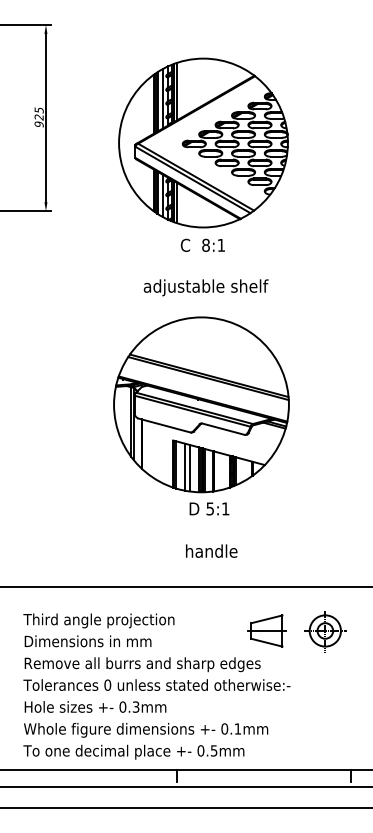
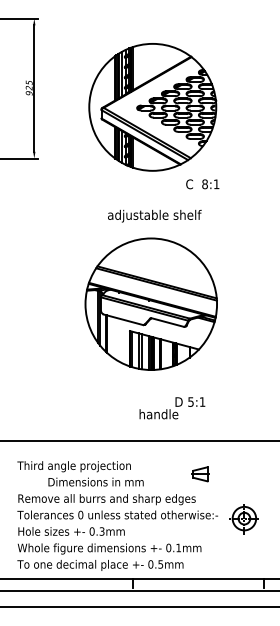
text: (202, 244) -> (202, 183), moved
text: (209, 508) -> (190, 401), moved
part: (266, 630) -> (200, 473), size x0.6
part: (325, 631) -> (244, 519), moved
text: (87, 641) -> (95, 482), moved

